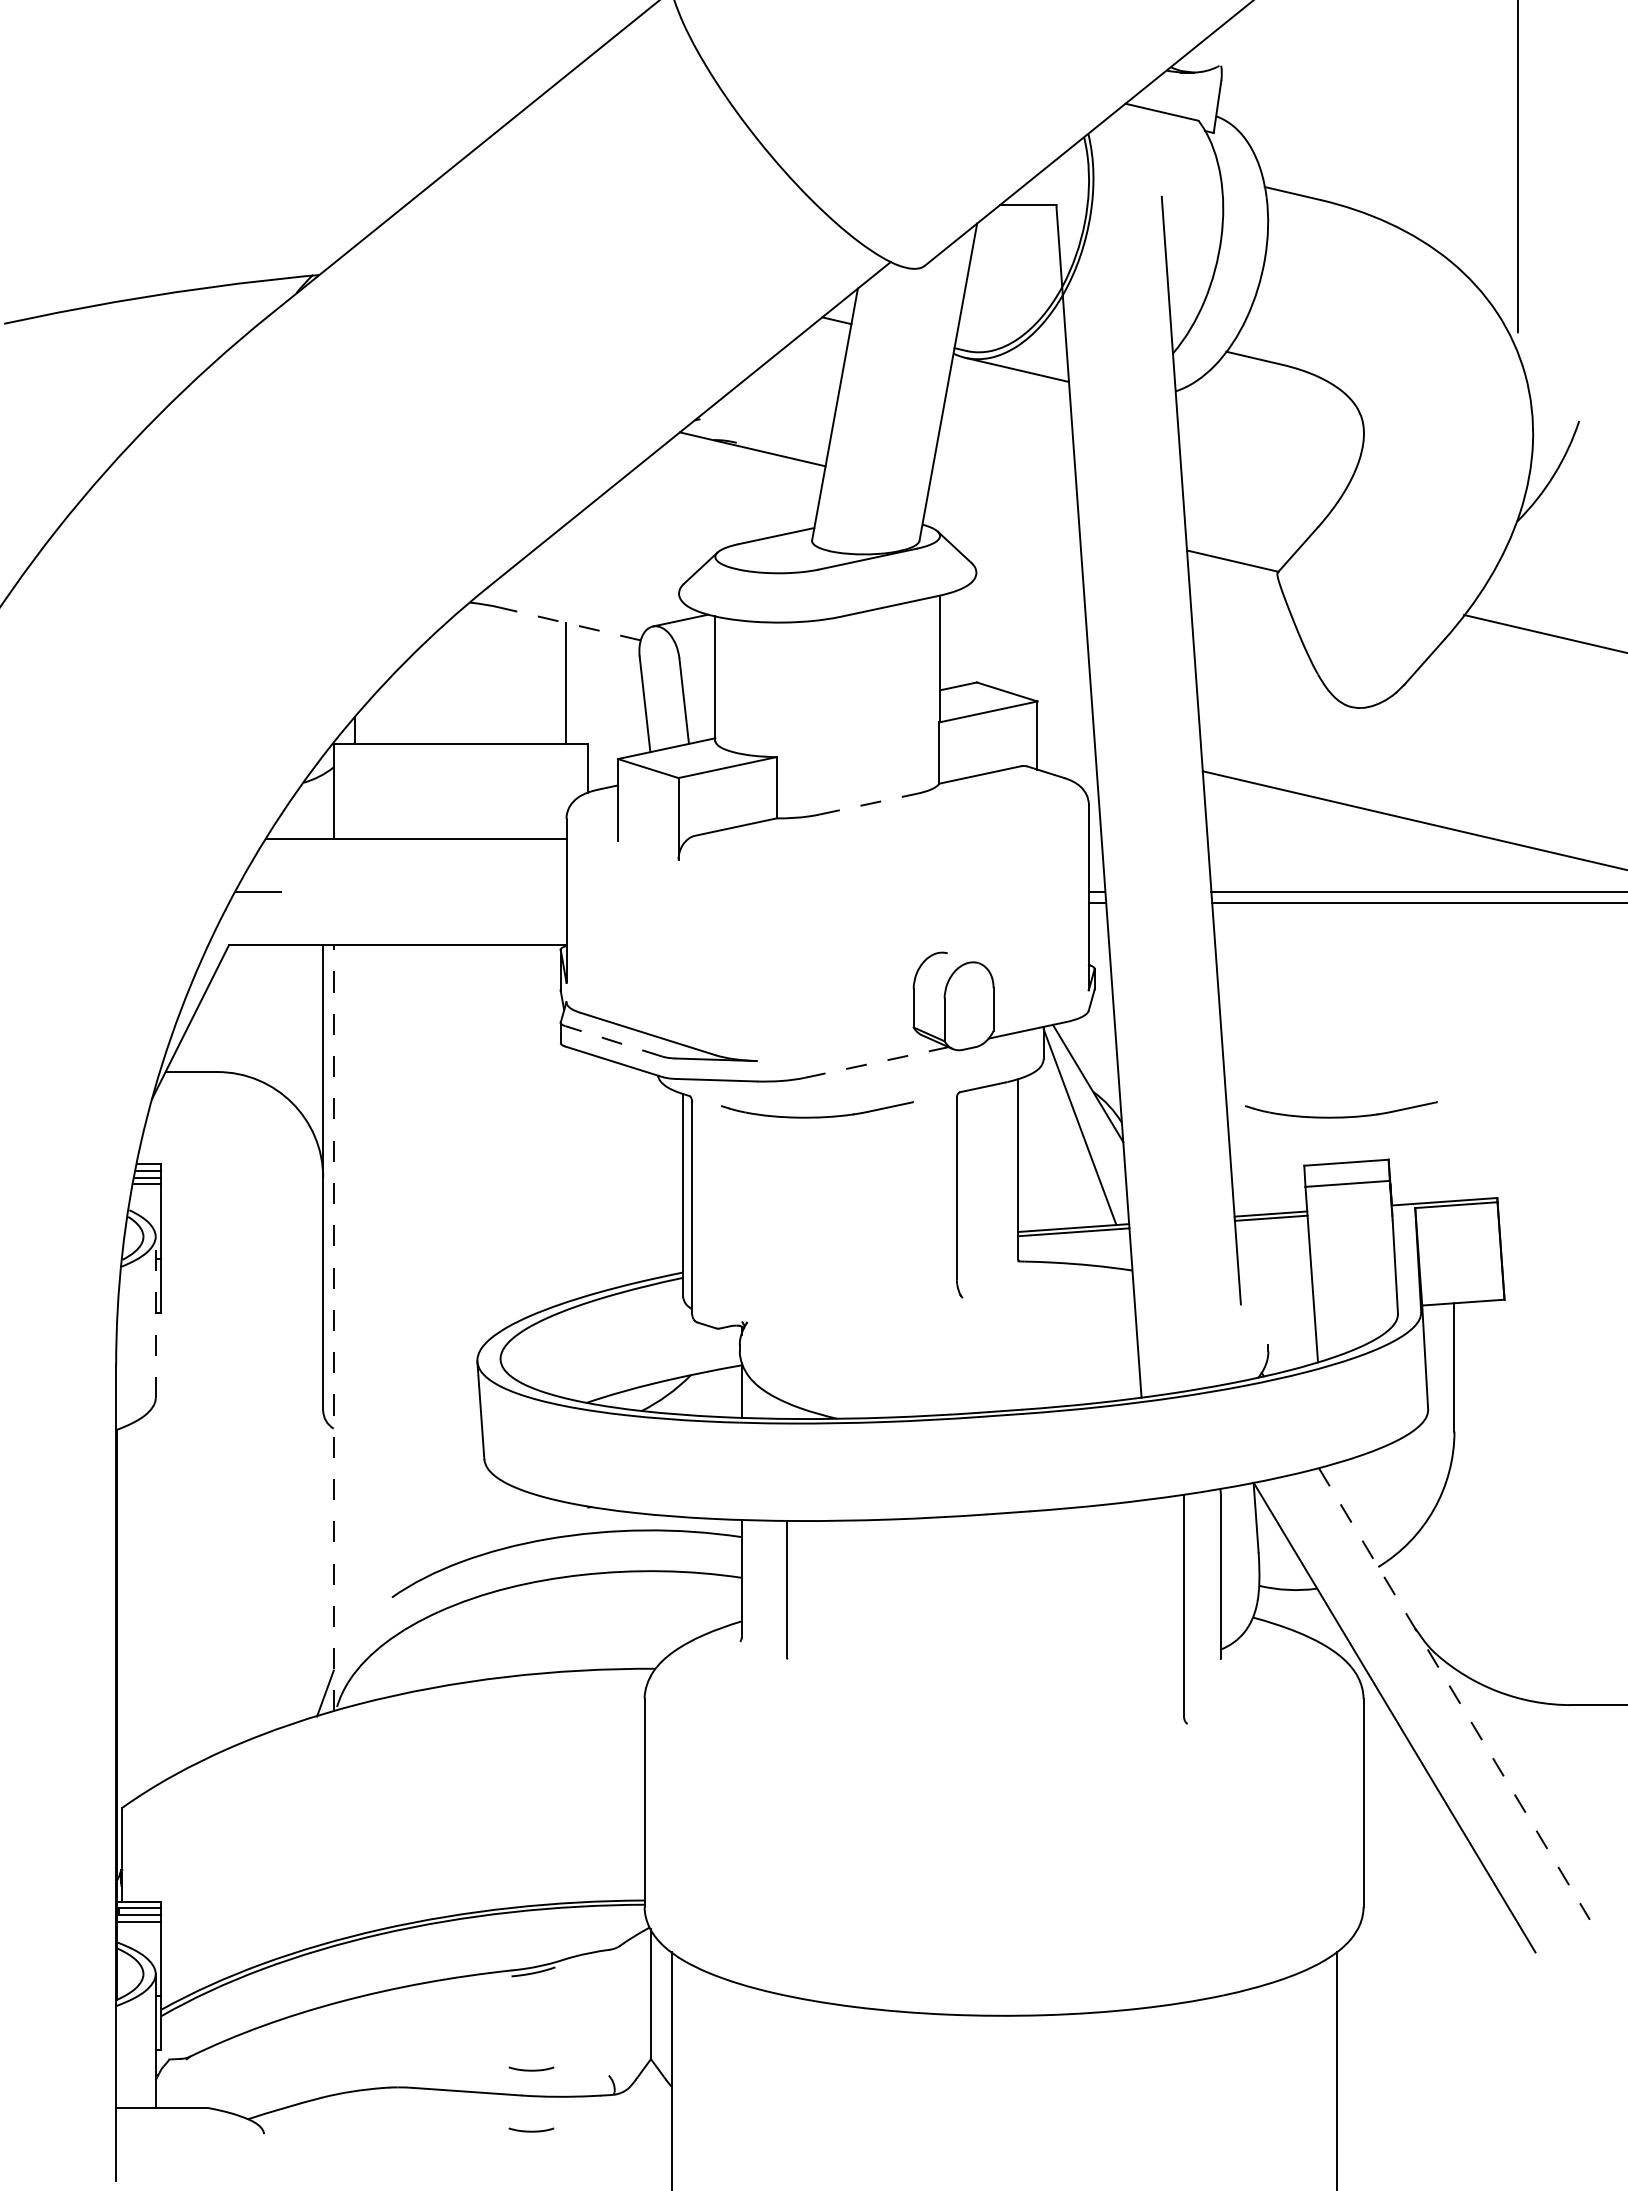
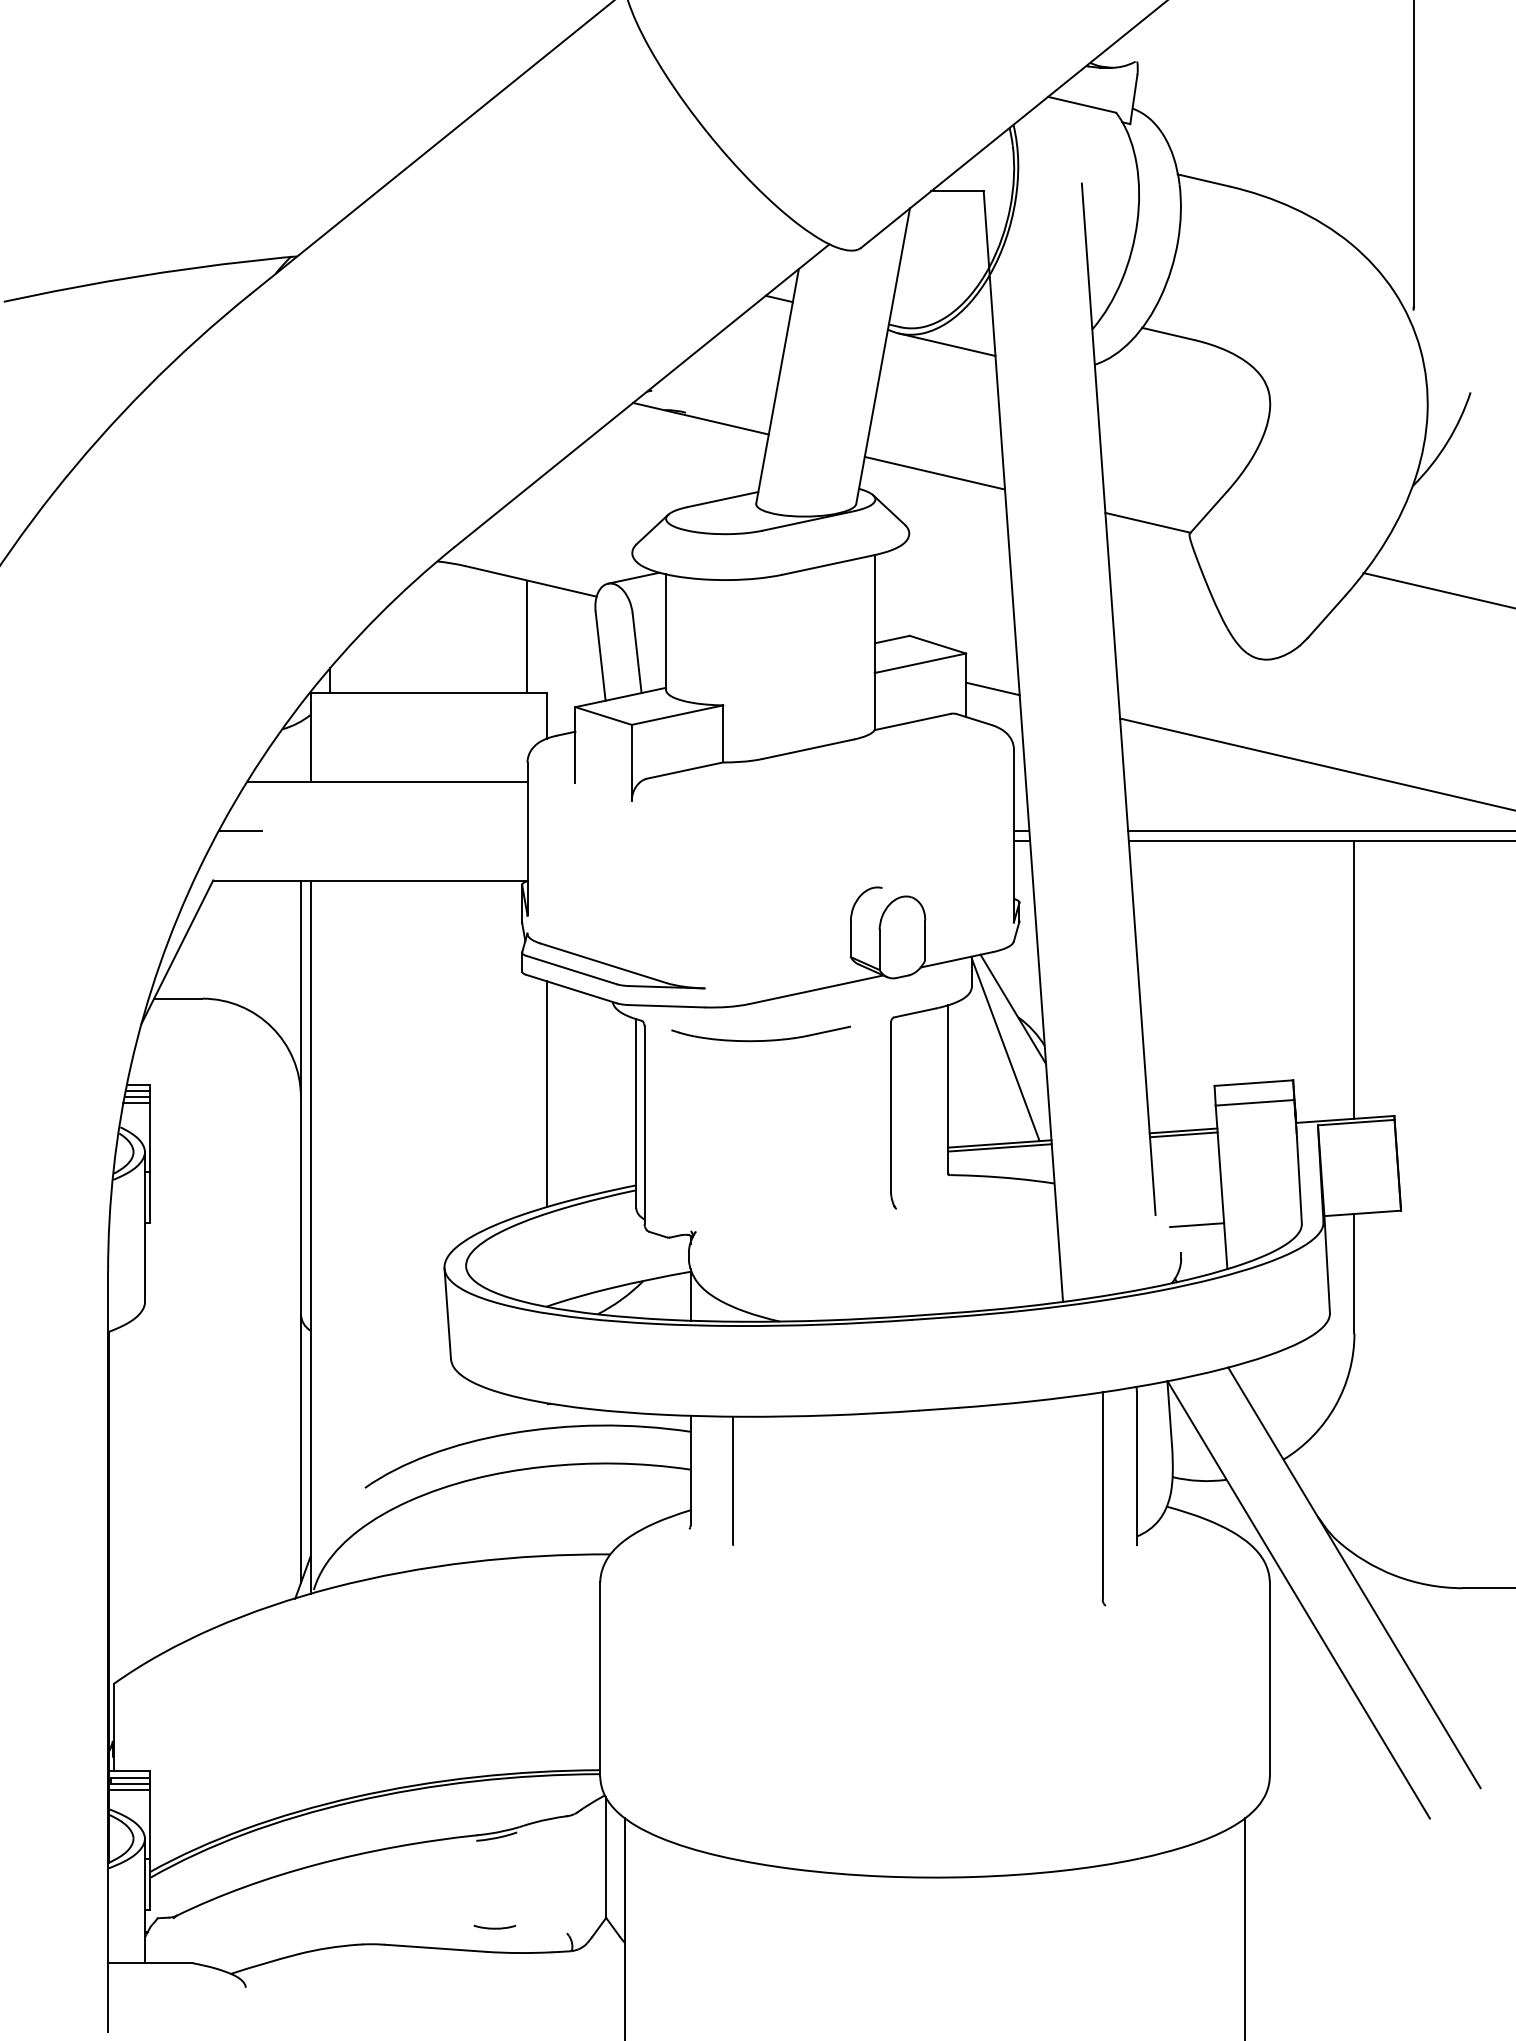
line: (1003, 507) -> (934, 472), added
line: (569, 623) -> (530, 580), dashed -> solid
line: (1066, 739) -> (993, 688), added
line: (868, 804) -> (808, 749), dashed -> solid
line: (613, 1041) -> (571, 970), dashed -> solid
line: (1454, 1051) -> (1354, 979), added
line: (876, 1062) -> (816, 989), dashed -> solid
part: (1341, 1116) -> (1249, 1040), removed
line: (587, 1174) -> (547, 1094), added
line: (1285, 1315) -> (1197, 1225), added
line: (155, 1317) -> (144, 1227), dashed -> solid
line: (333, 1327) -> (310, 1236), dashed -> solid
line: (323, 1556) -> (301, 1449), added
line: (1454, 1694) -> (1354, 1578), dashed -> solid
curve: (531, 2130) -> (494, 1984), removed

